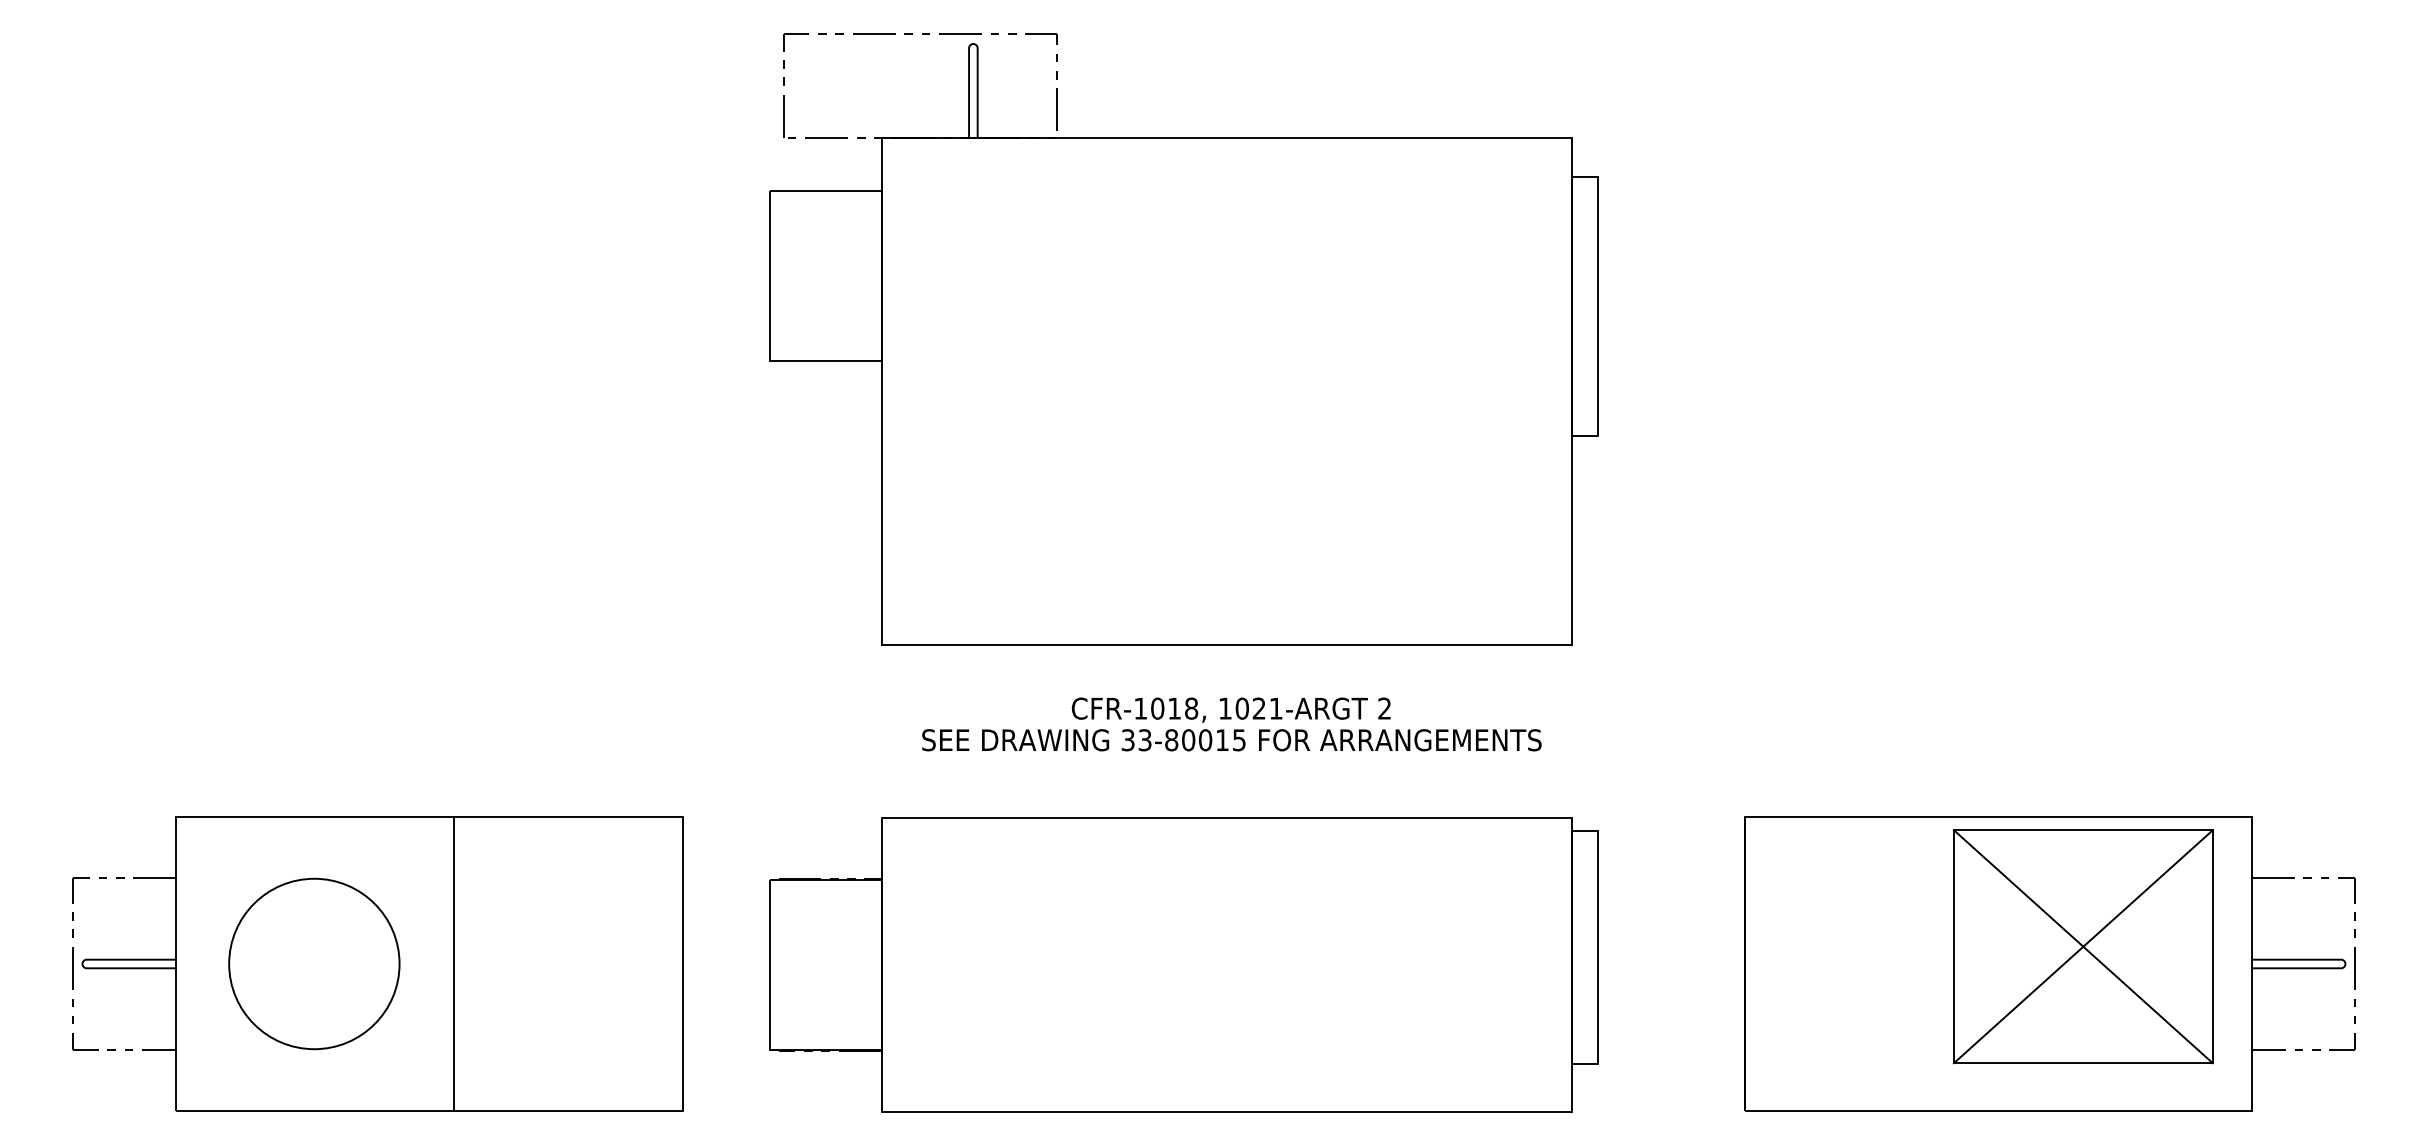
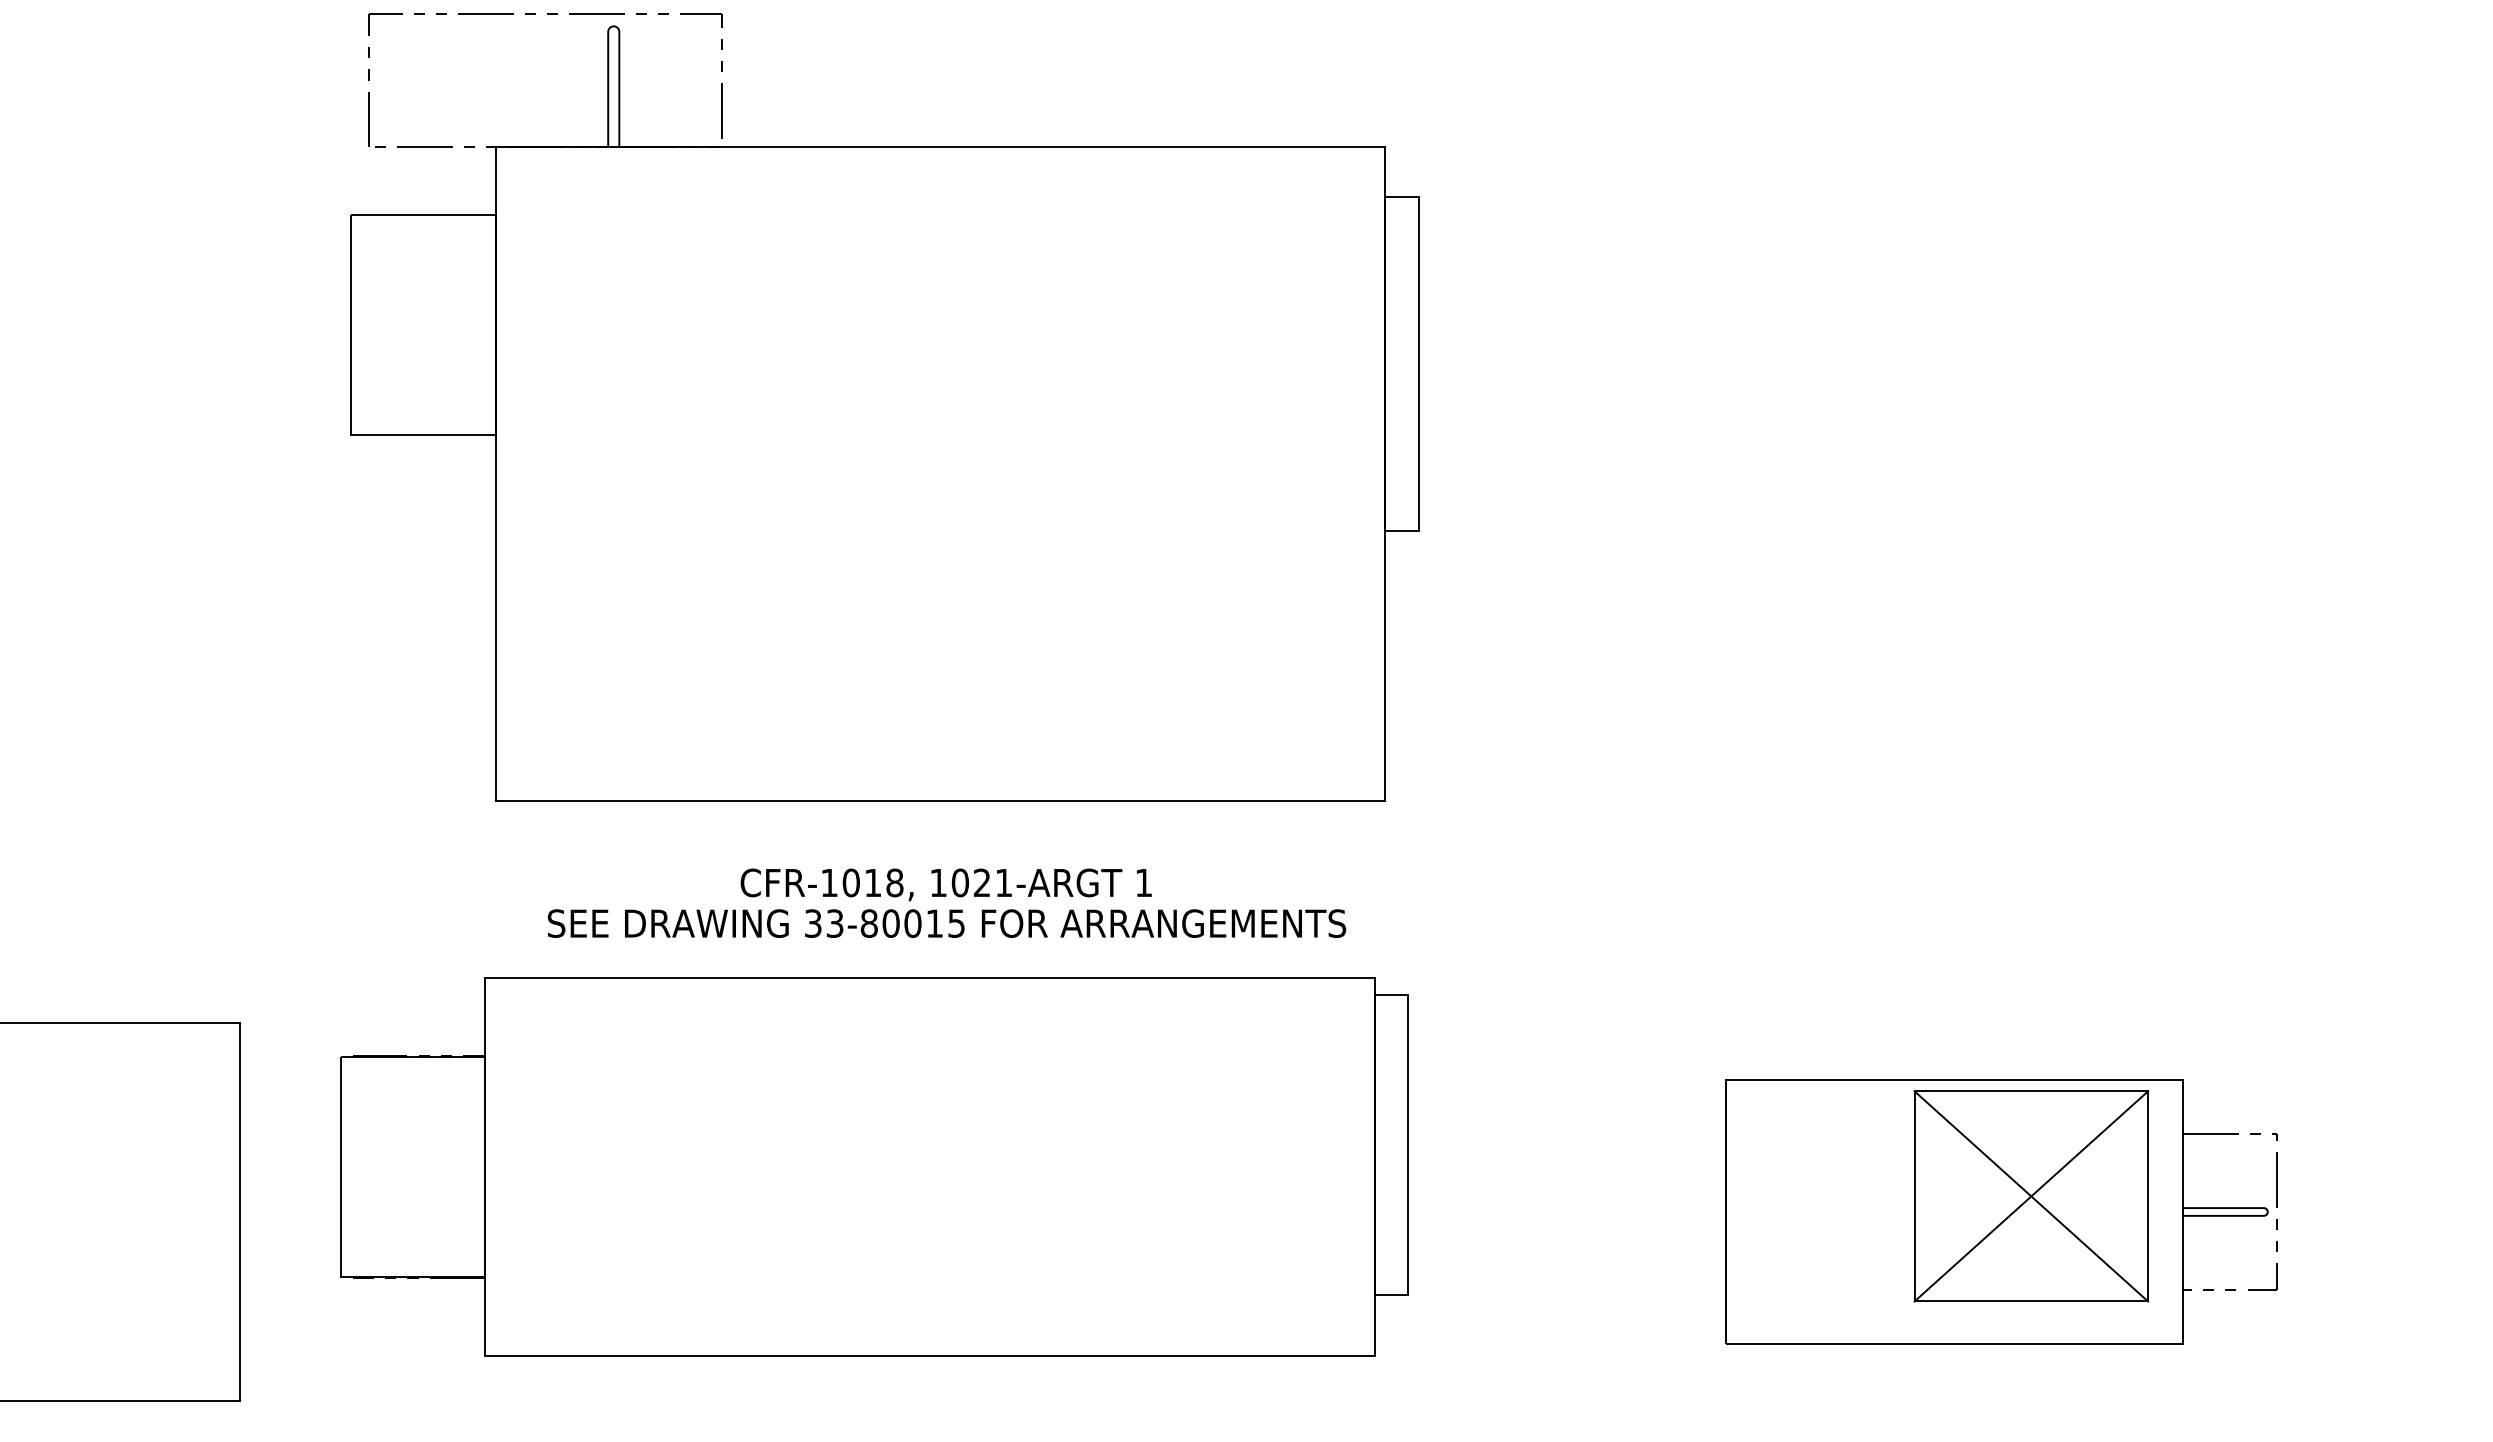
text: (1384, 708) -> (1143, 882), 2 -> 1
part: (2049, 963) -> (2000, 1211), size x0.7
part: (1183, 964) -> (874, 1166), moved

